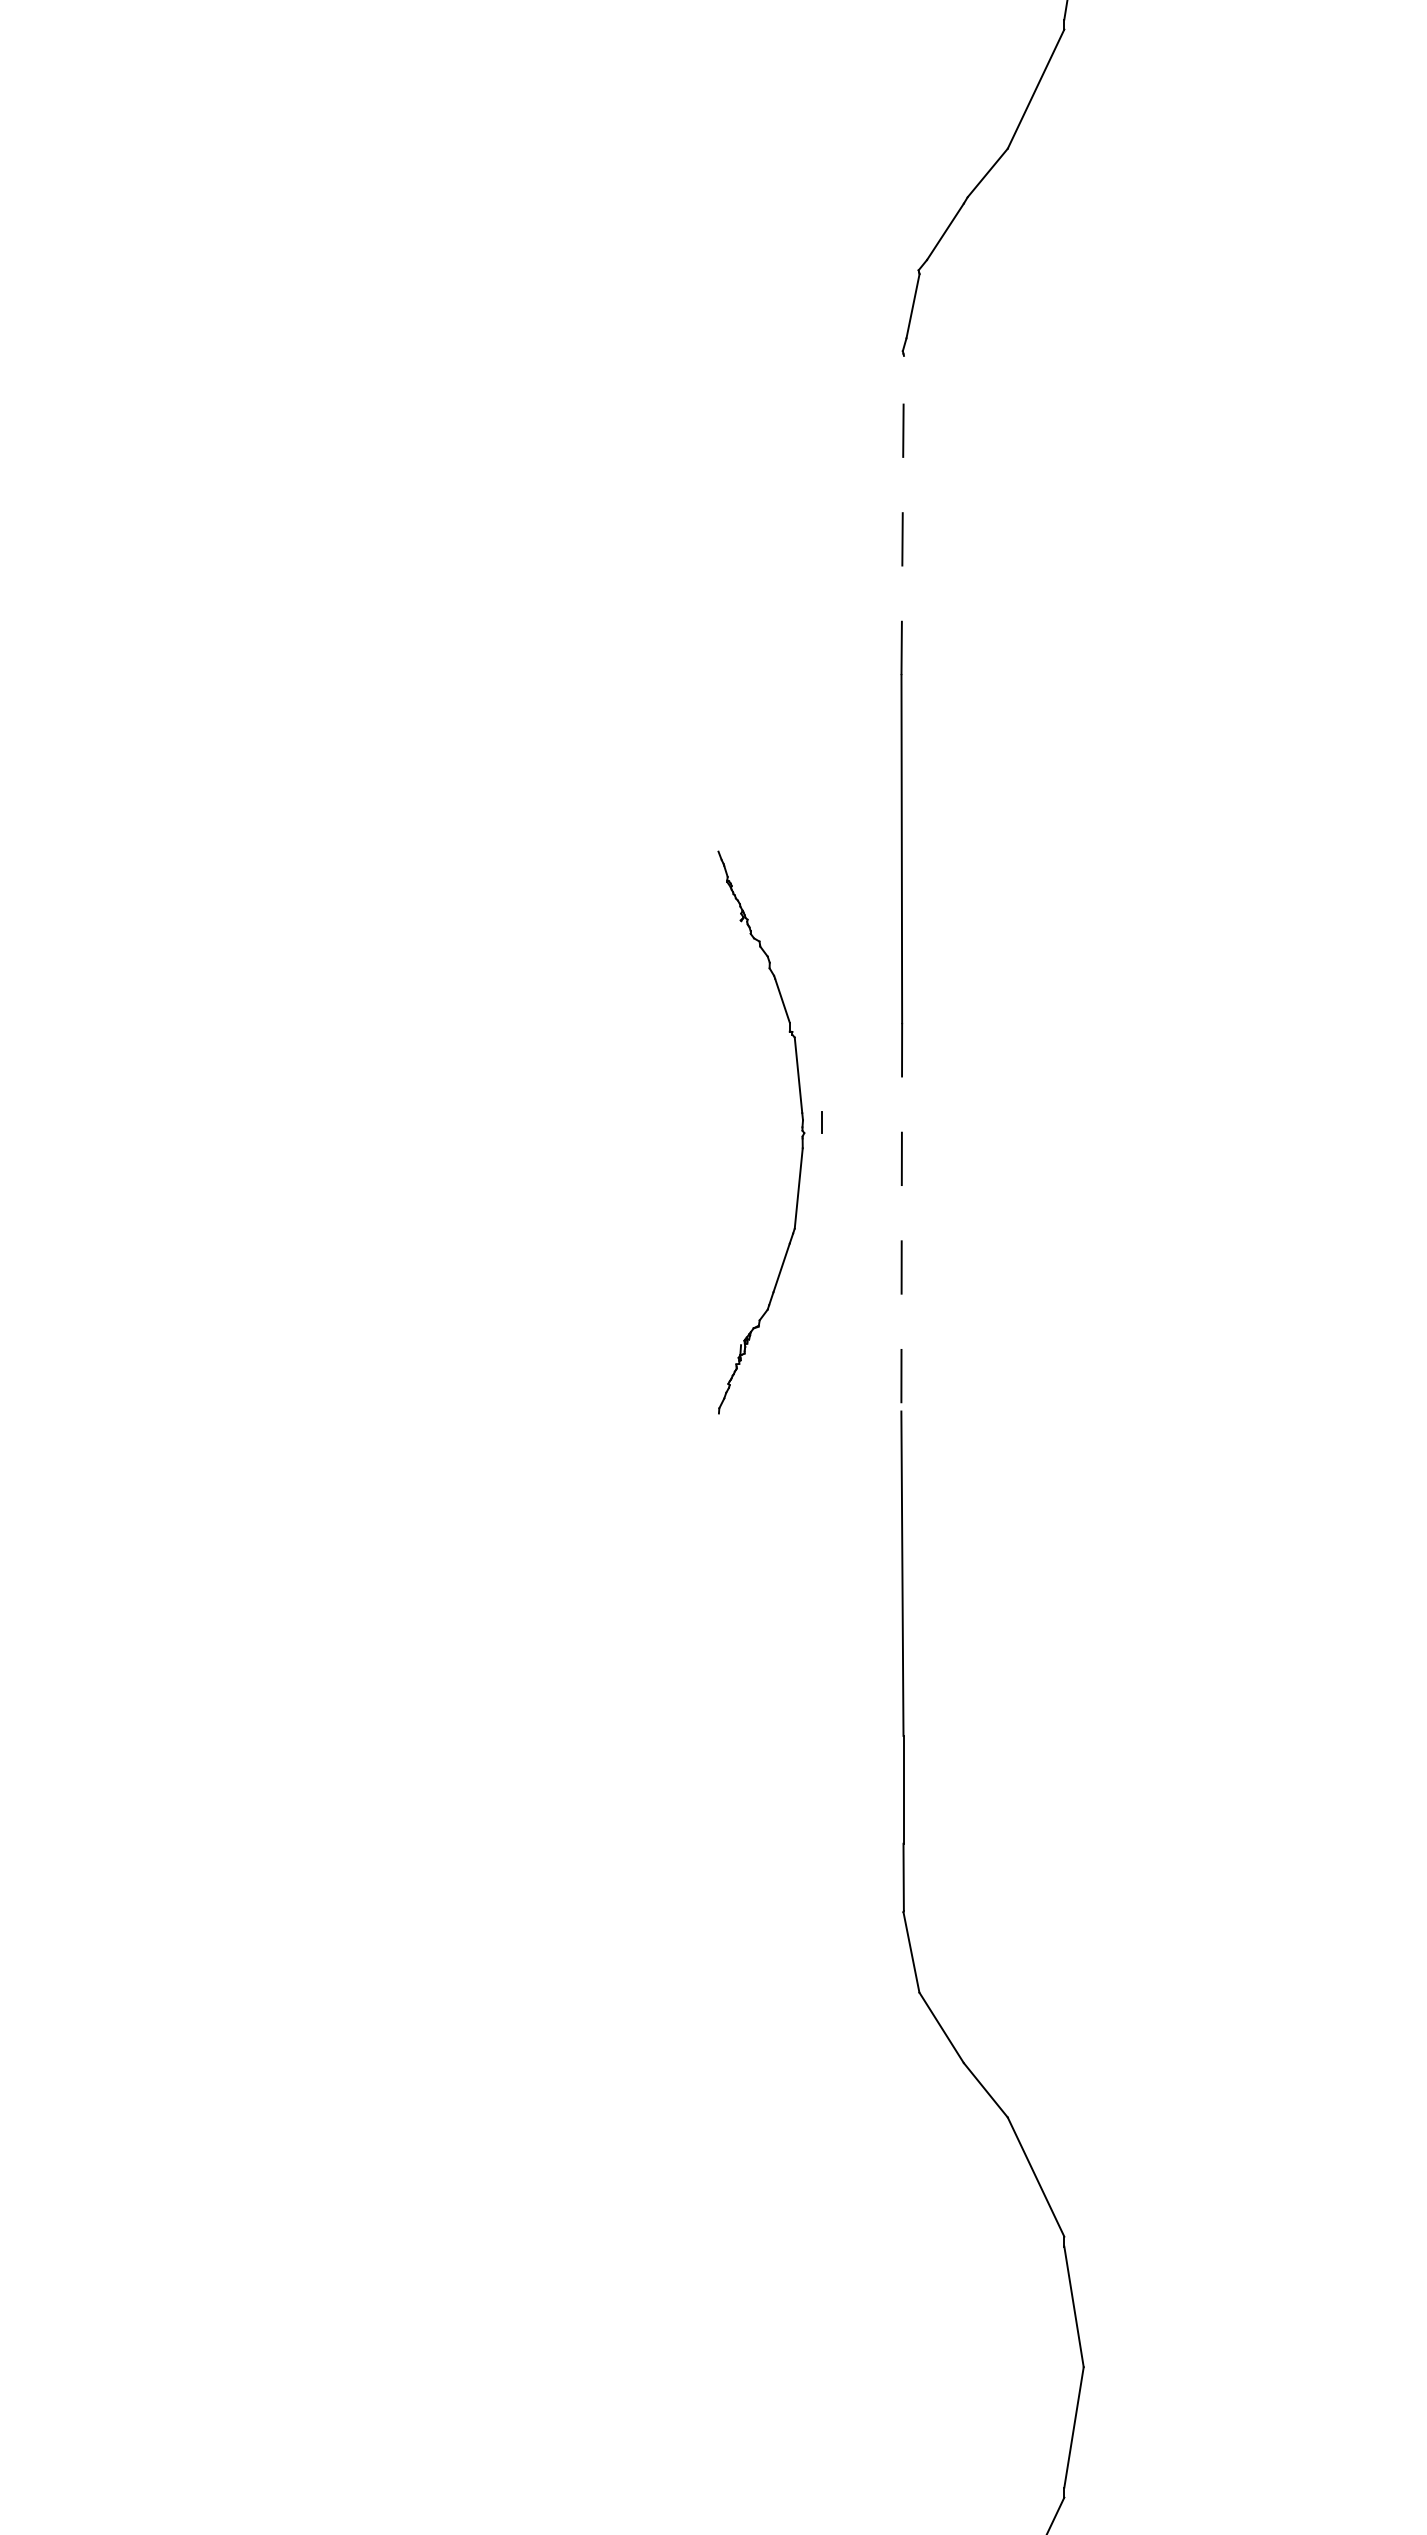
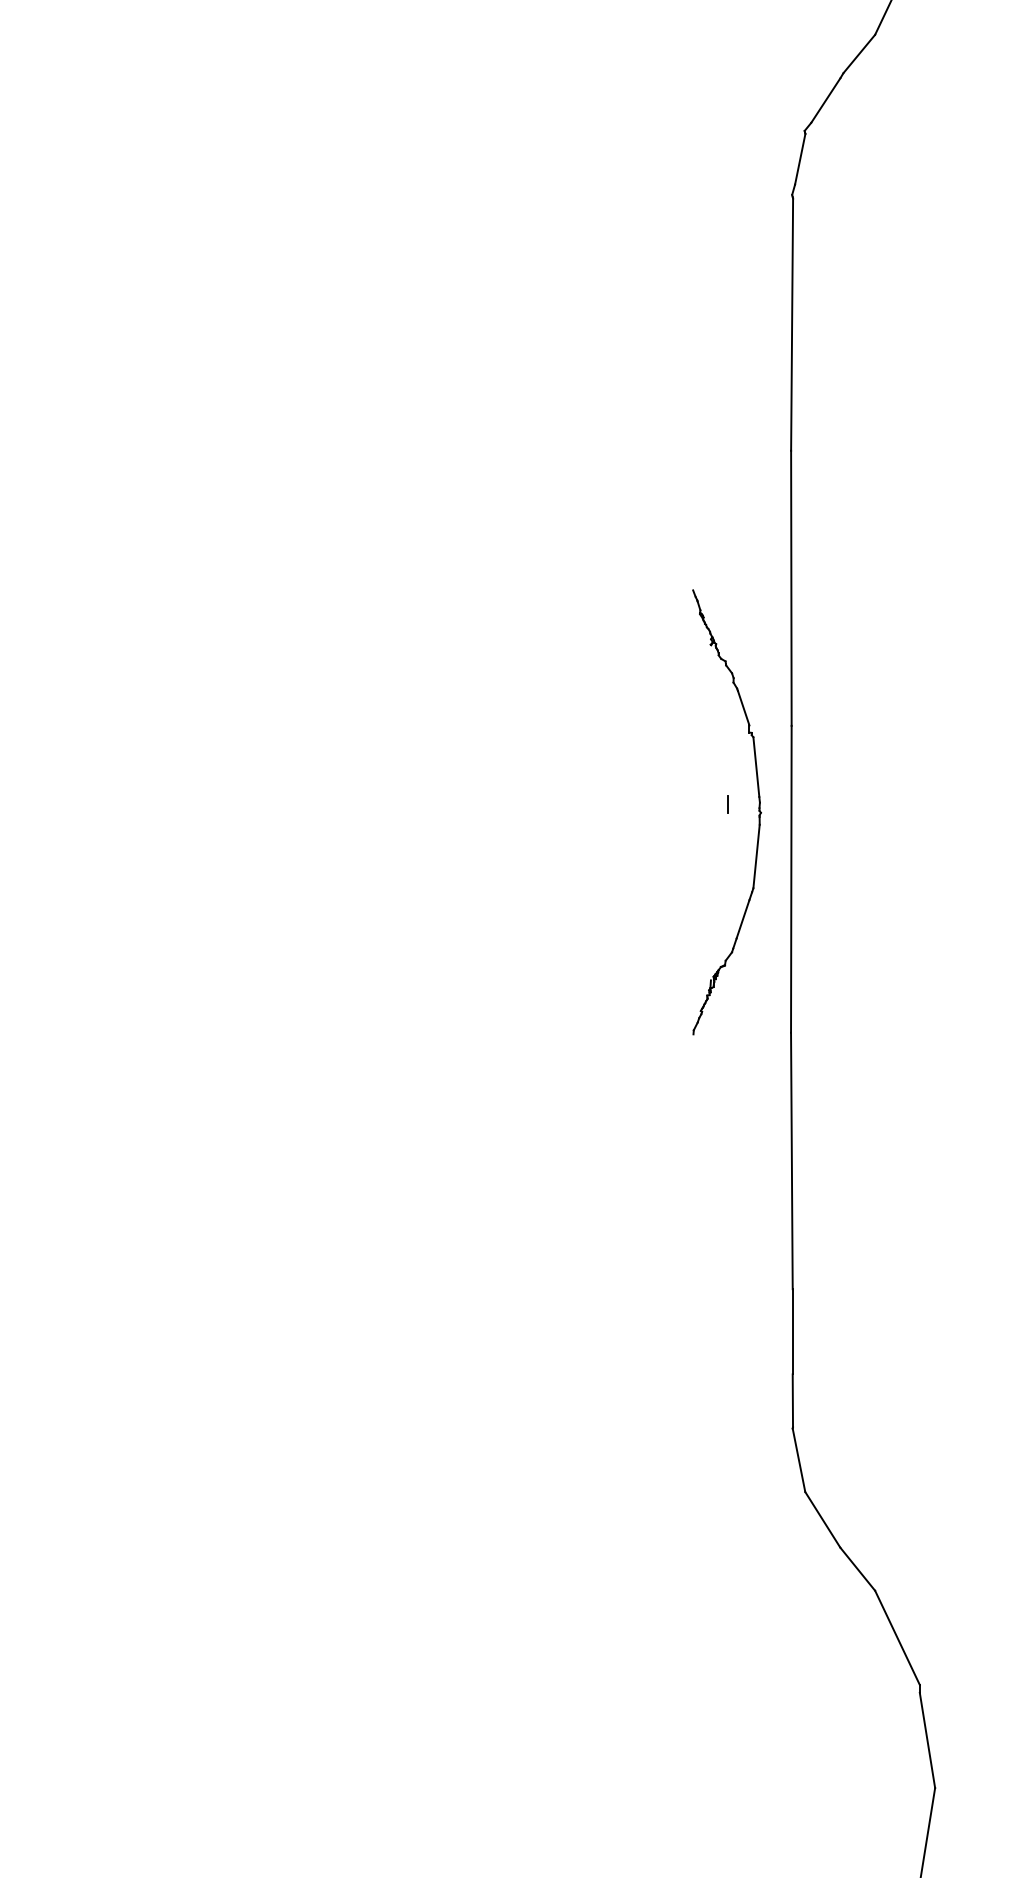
line: (902, 515) -> (791, 324), dashed -> solid
part: (801, 1131) -> (758, 811), moved
line: (901, 1217) -> (791, 879), dashed -> solid

